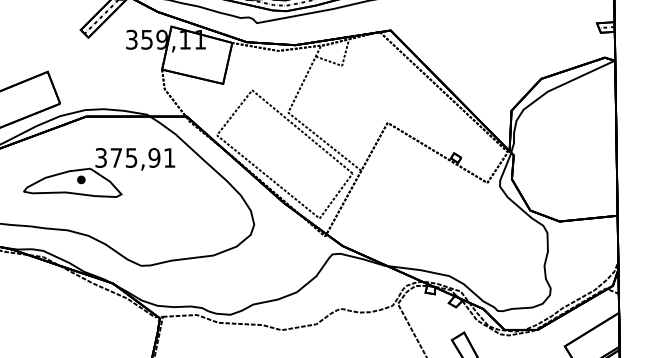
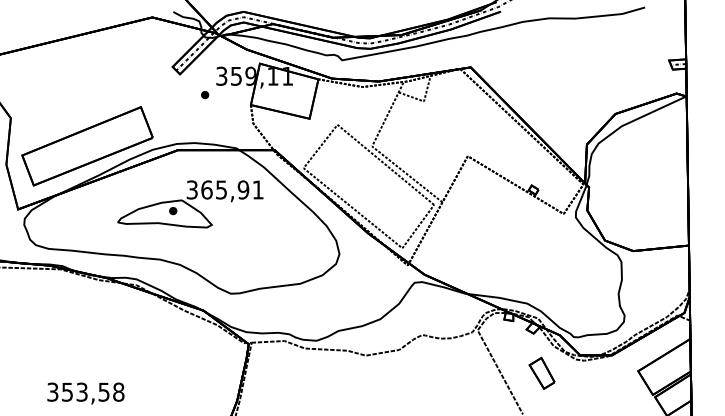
part: (114, 59) -> (205, 95), added
text: (115, 157) -> (206, 189), 375,91 -> 365,91

